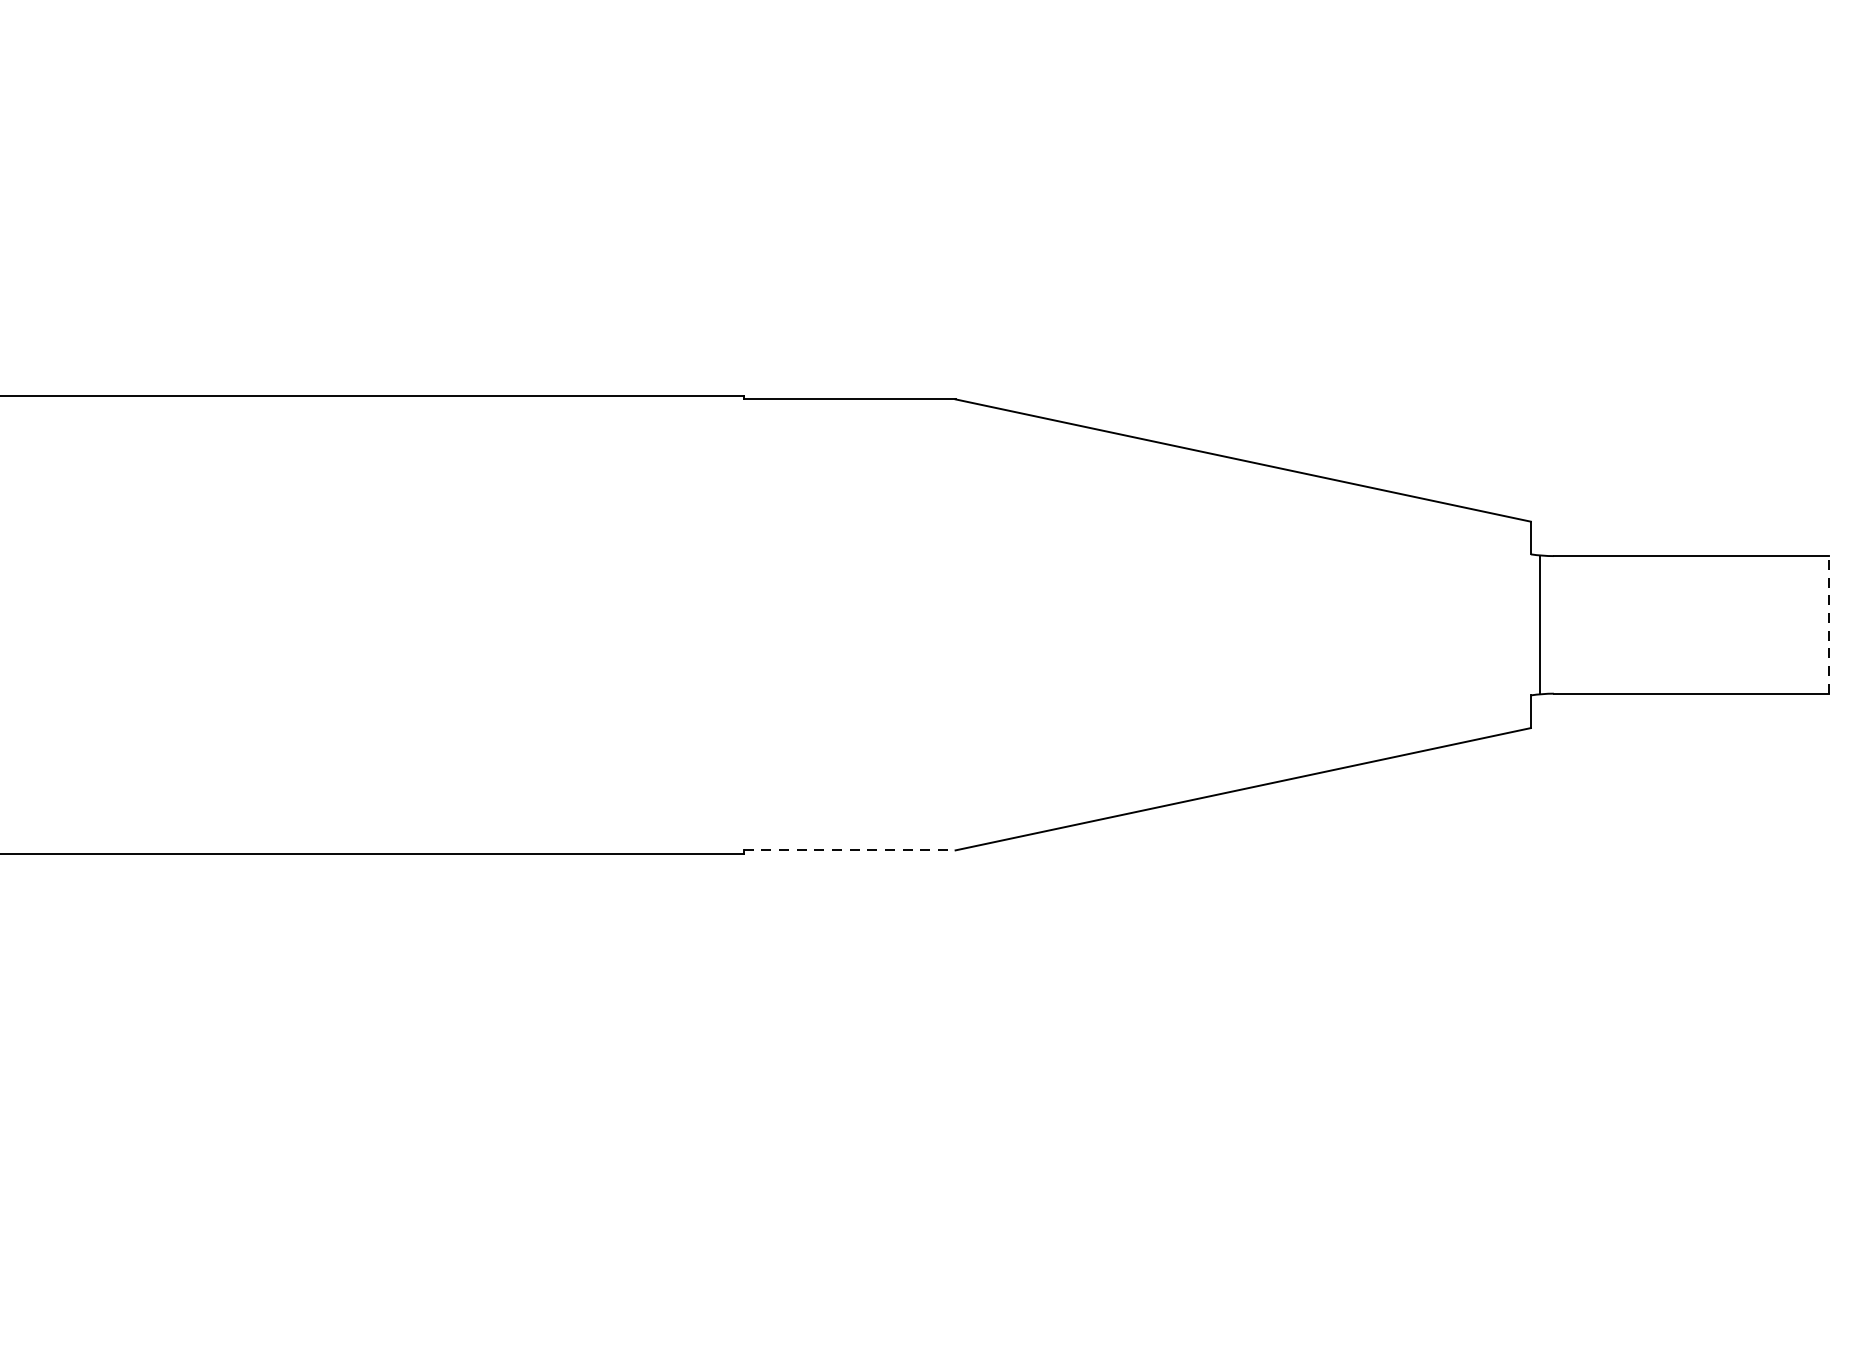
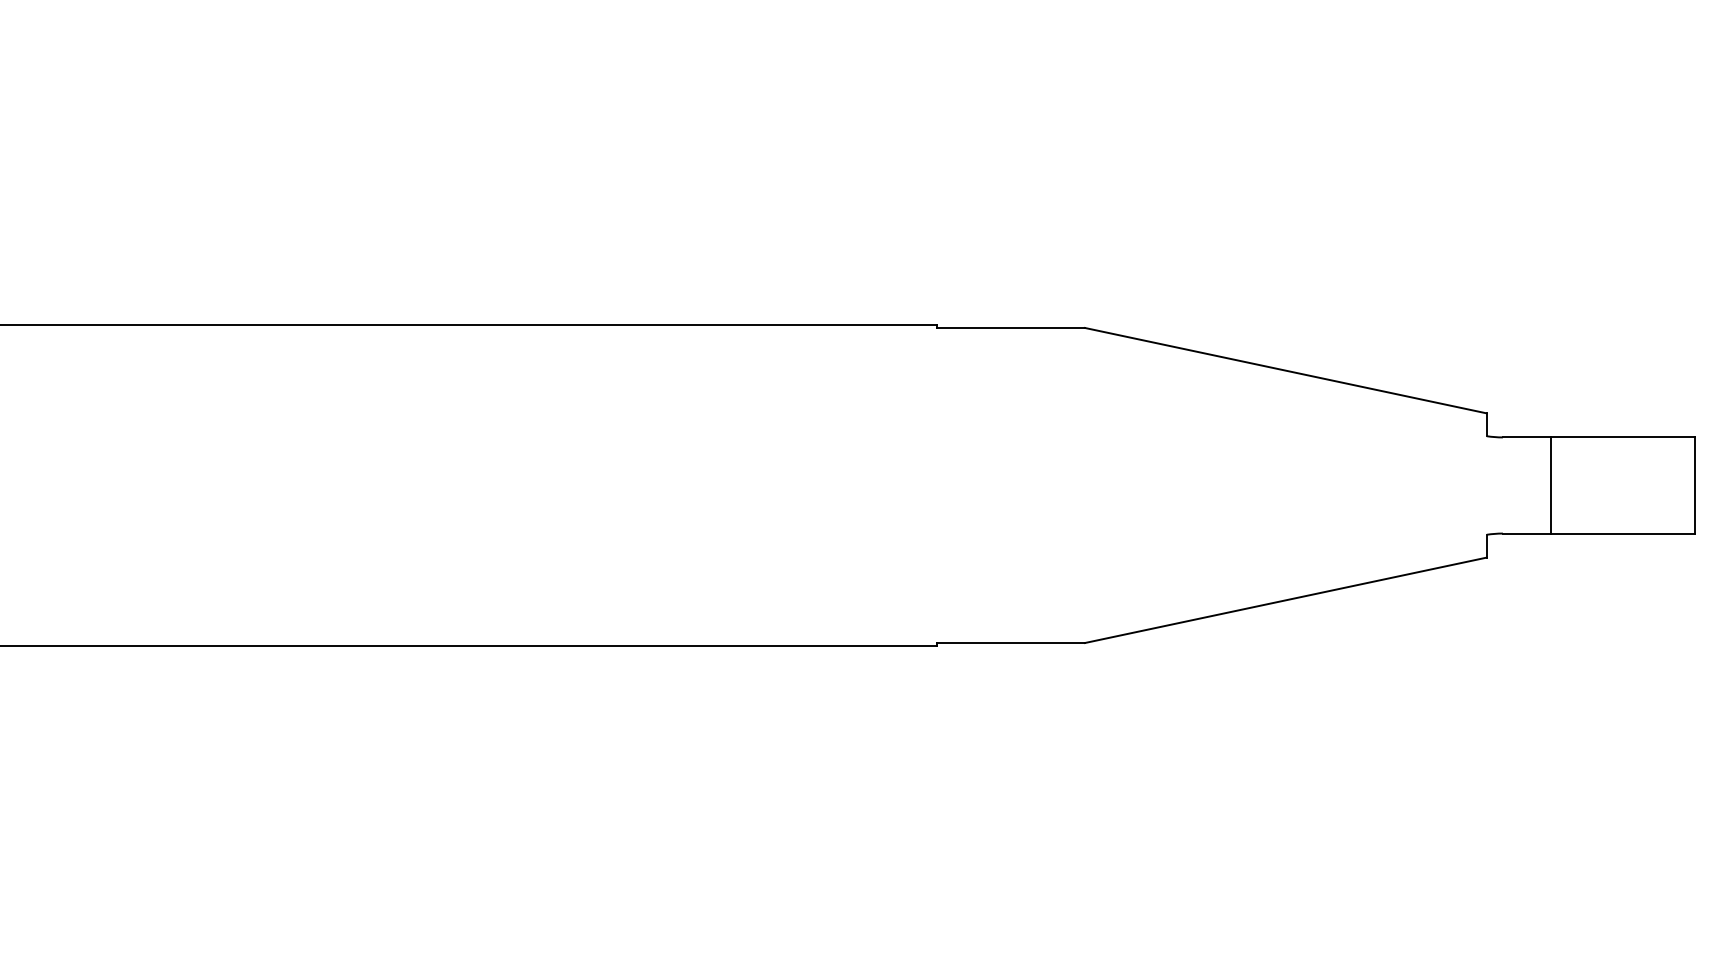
line: (1539, 624) -> (1550, 485), moved
line: (1829, 624) -> (1695, 485), dashed -> solid
line: (850, 851) -> (1011, 643), dashed -> solid

